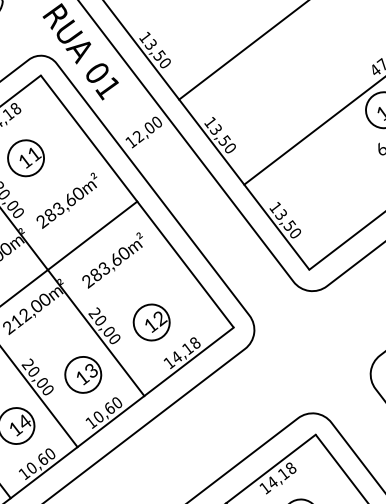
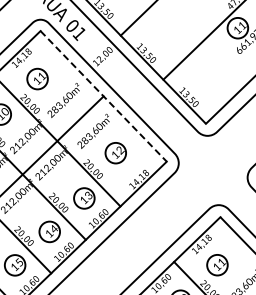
line: (136, 201) -> (103, 96), solid -> dashed
part: (151, 323) -> (115, 153), moved

